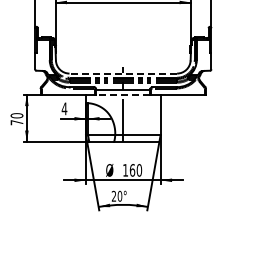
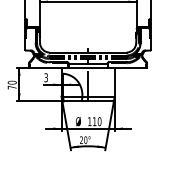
line: (123, 73) -> (88, 52), dashed -> solid
line: (122, 94) -> (87, 67), dashed -> solid
text: (64, 108) -> (46, 77), 4 -> 3
text: (132, 170) -> (94, 121), 160 -> 110

